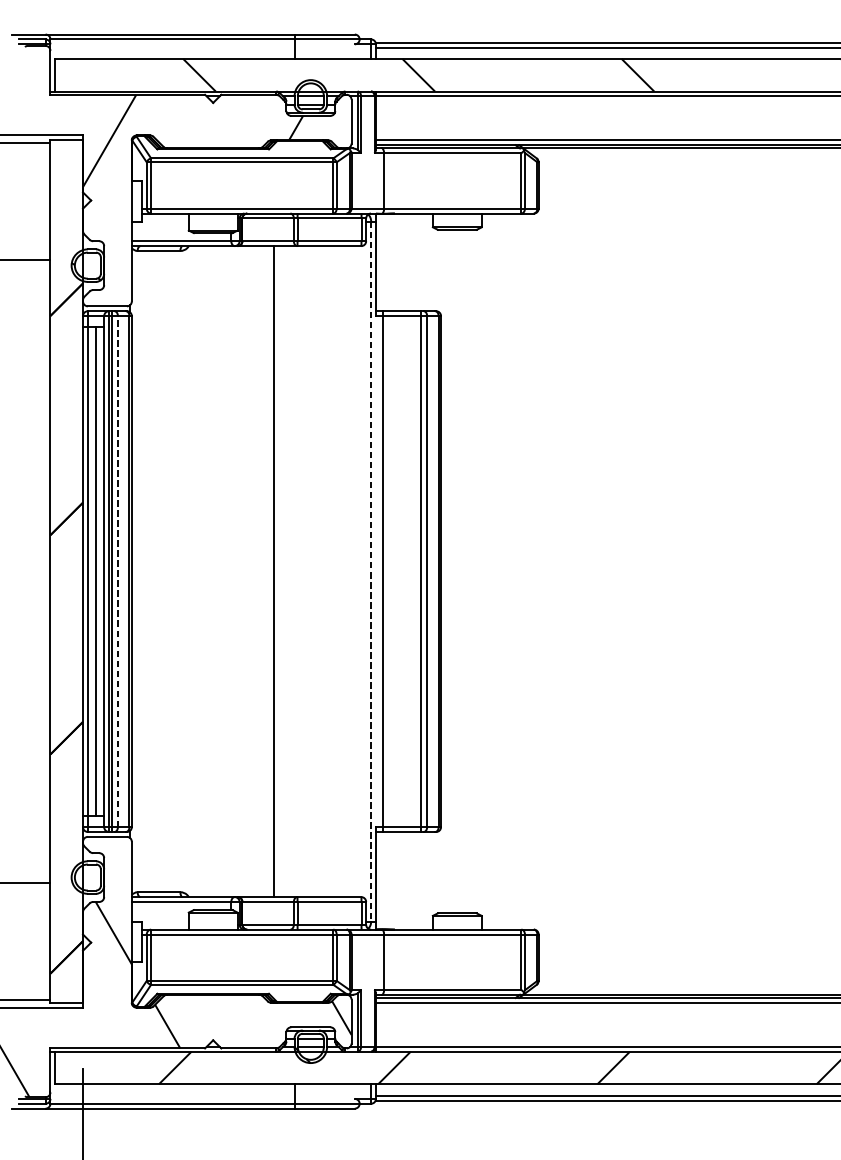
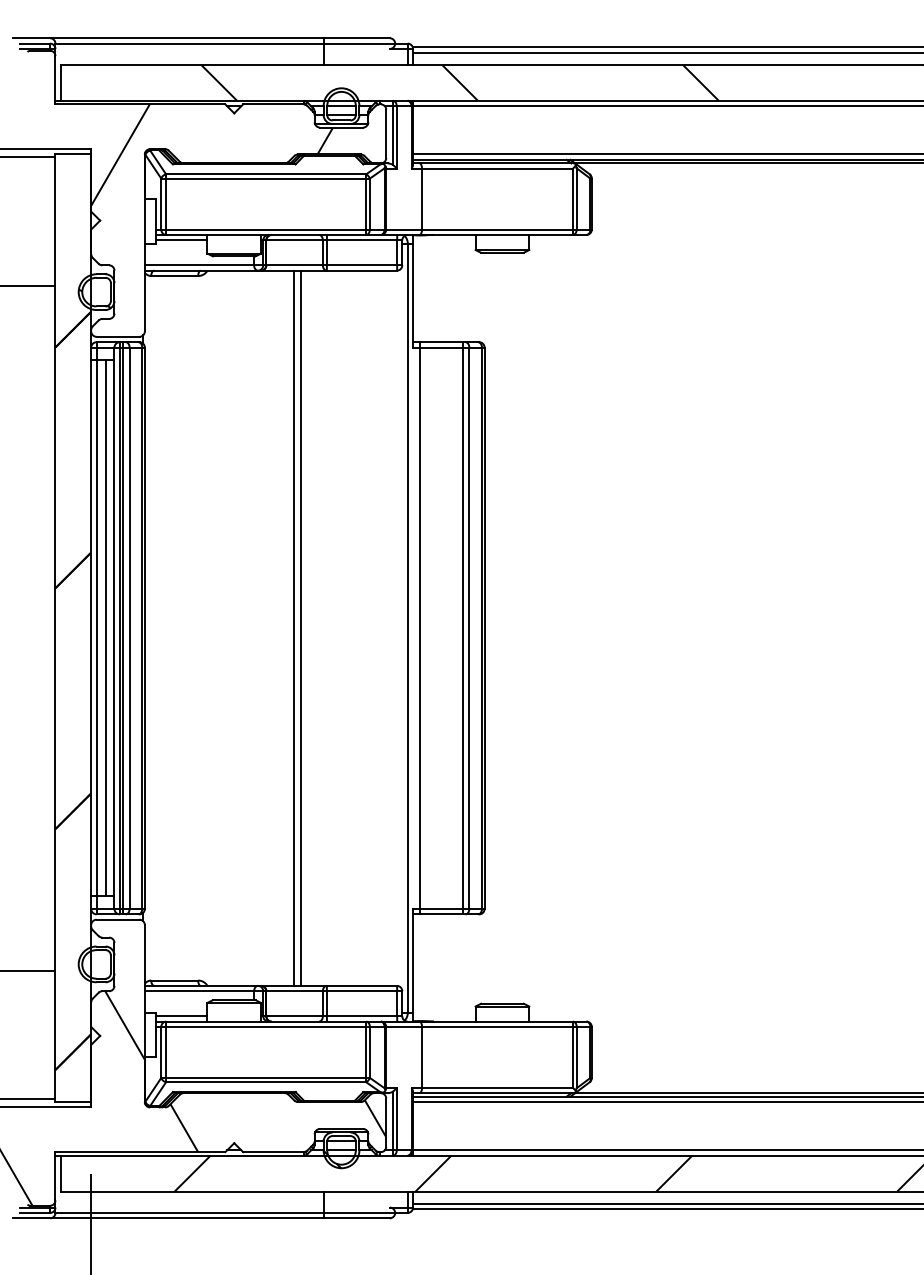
line: (165, 218) -> (181, 240), added
line: (267, 570) -> (293, 627), added
line: (117, 571) -> (129, 628), dashed -> solid
line: (370, 571) -> (407, 628), dashed -> solid
line: (165, 924) -> (181, 1016), added

